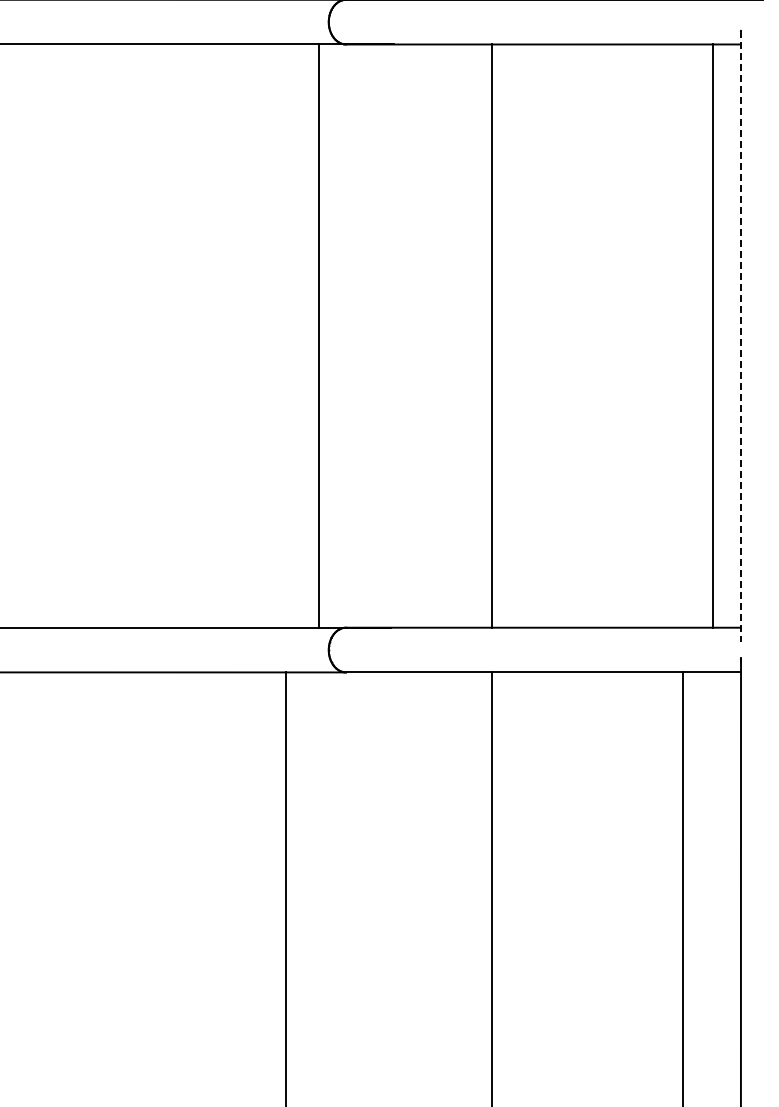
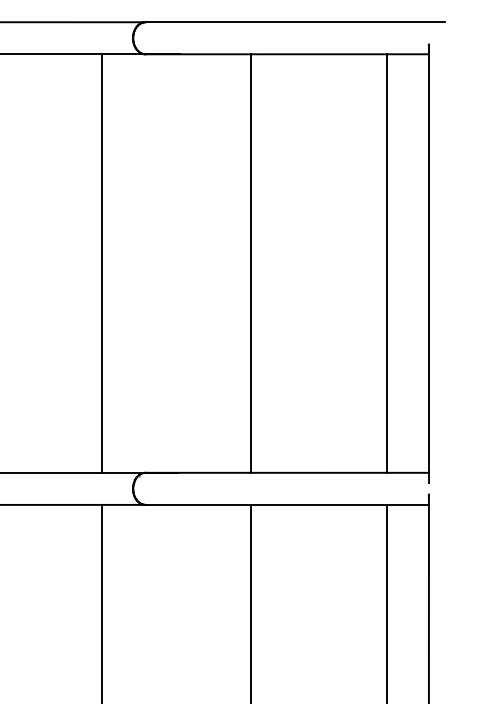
line: (318, 335) -> (102, 263), moved
line: (712, 335) -> (386, 263), moved
line: (740, 336) -> (428, 263), dashed -> solid

